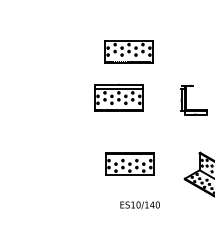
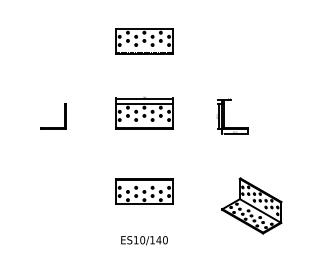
part: (129, 52) -> (144, 41), moved
part: (51, 100) -> (64, 116), added
part: (129, 163) -> (144, 191), moved
text: (140, 205) -> (144, 240), moved

